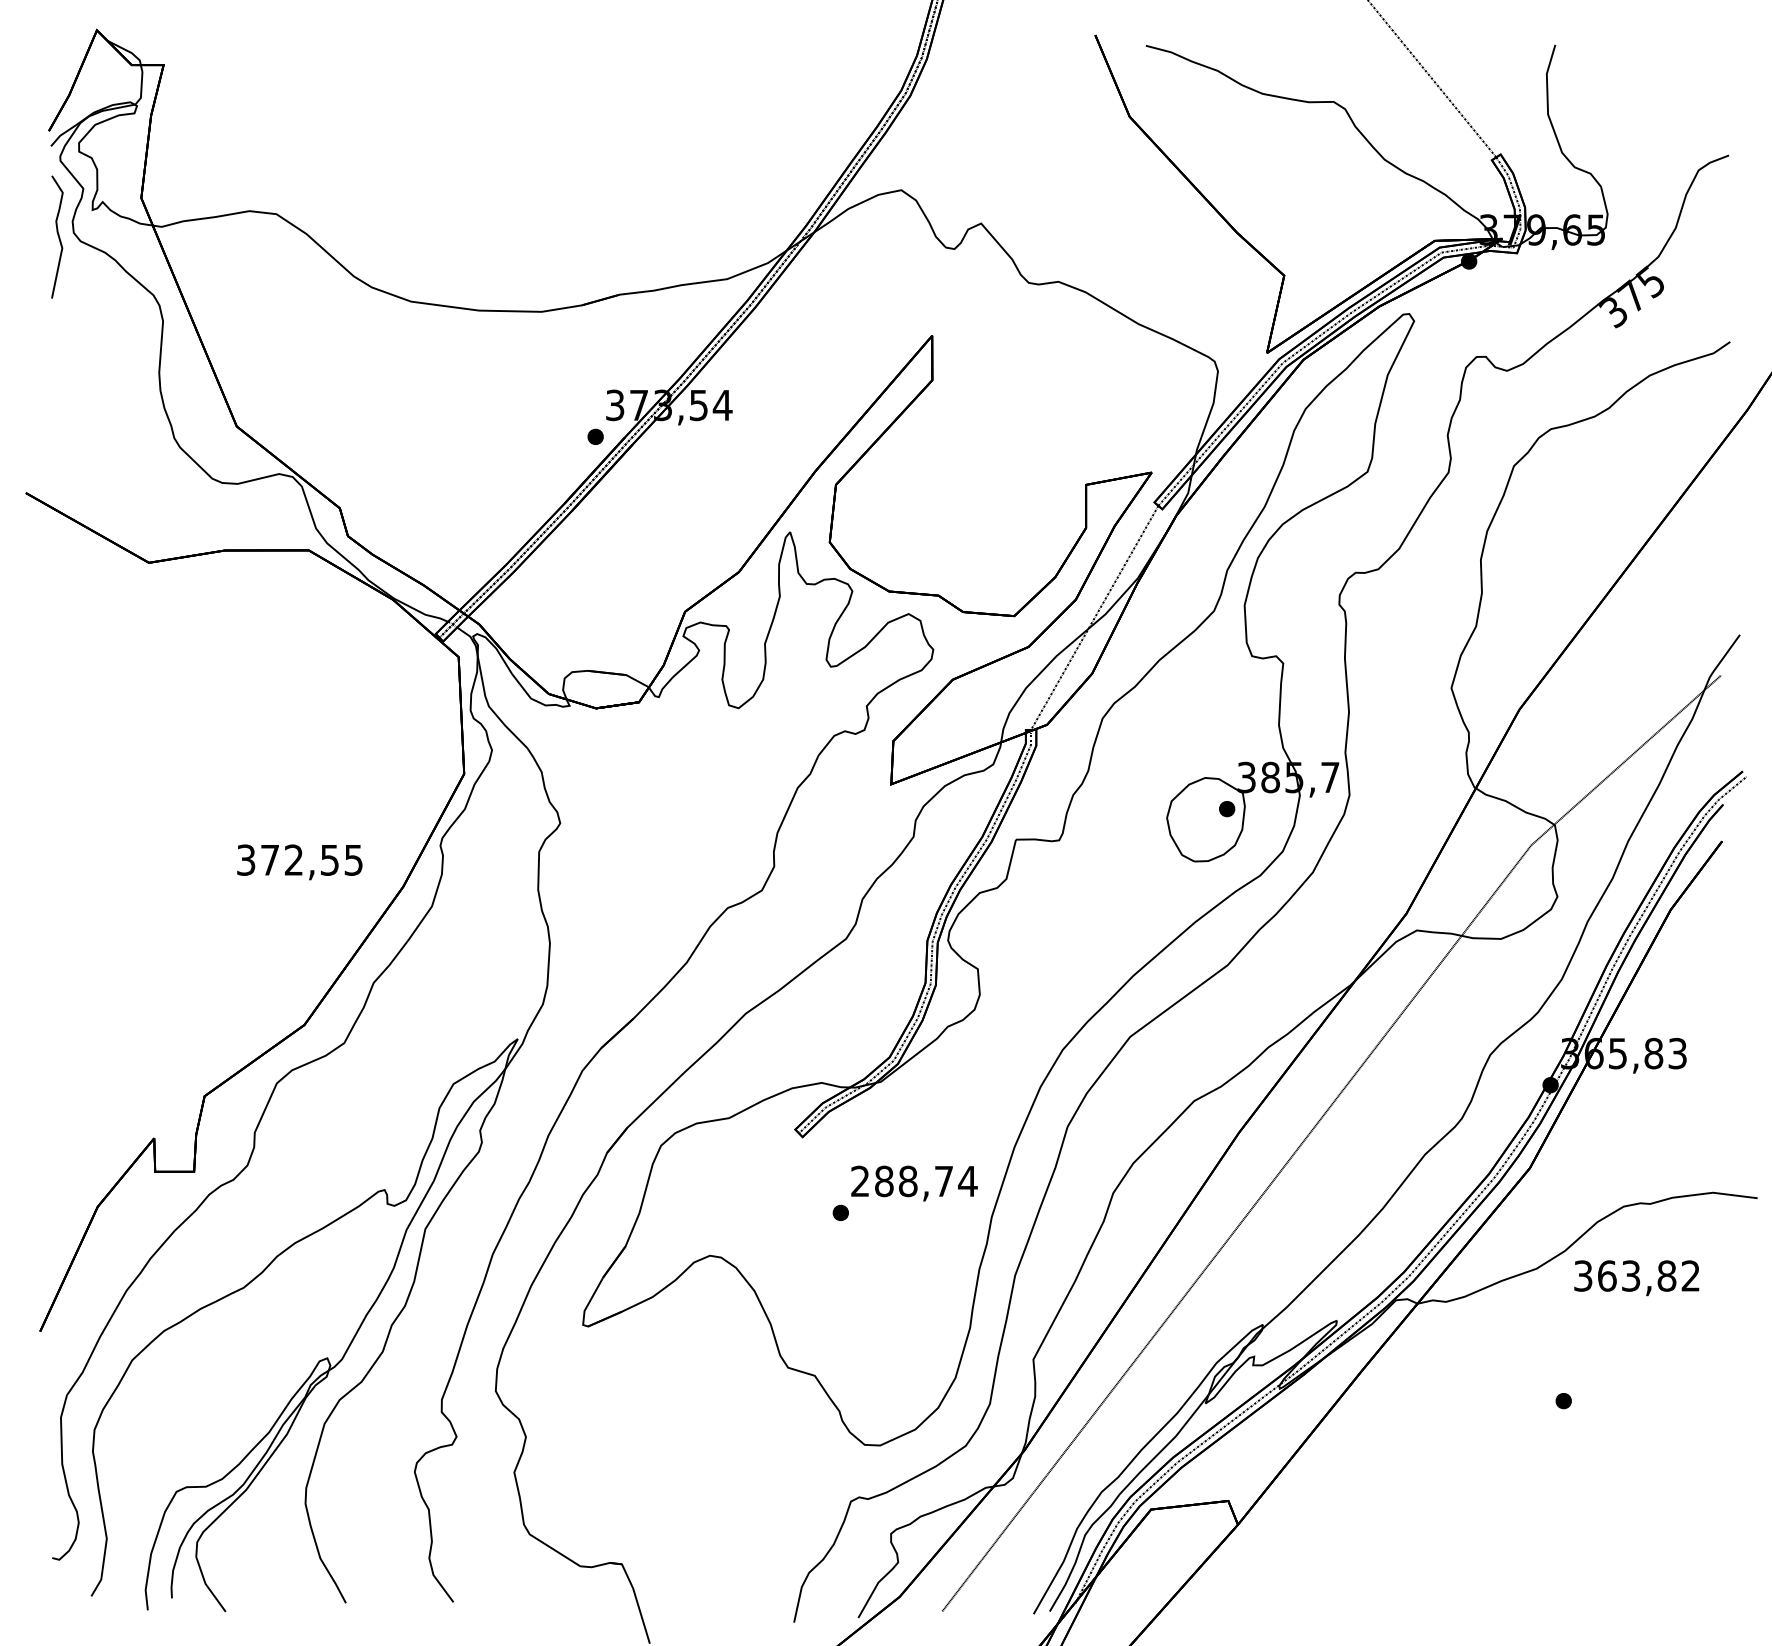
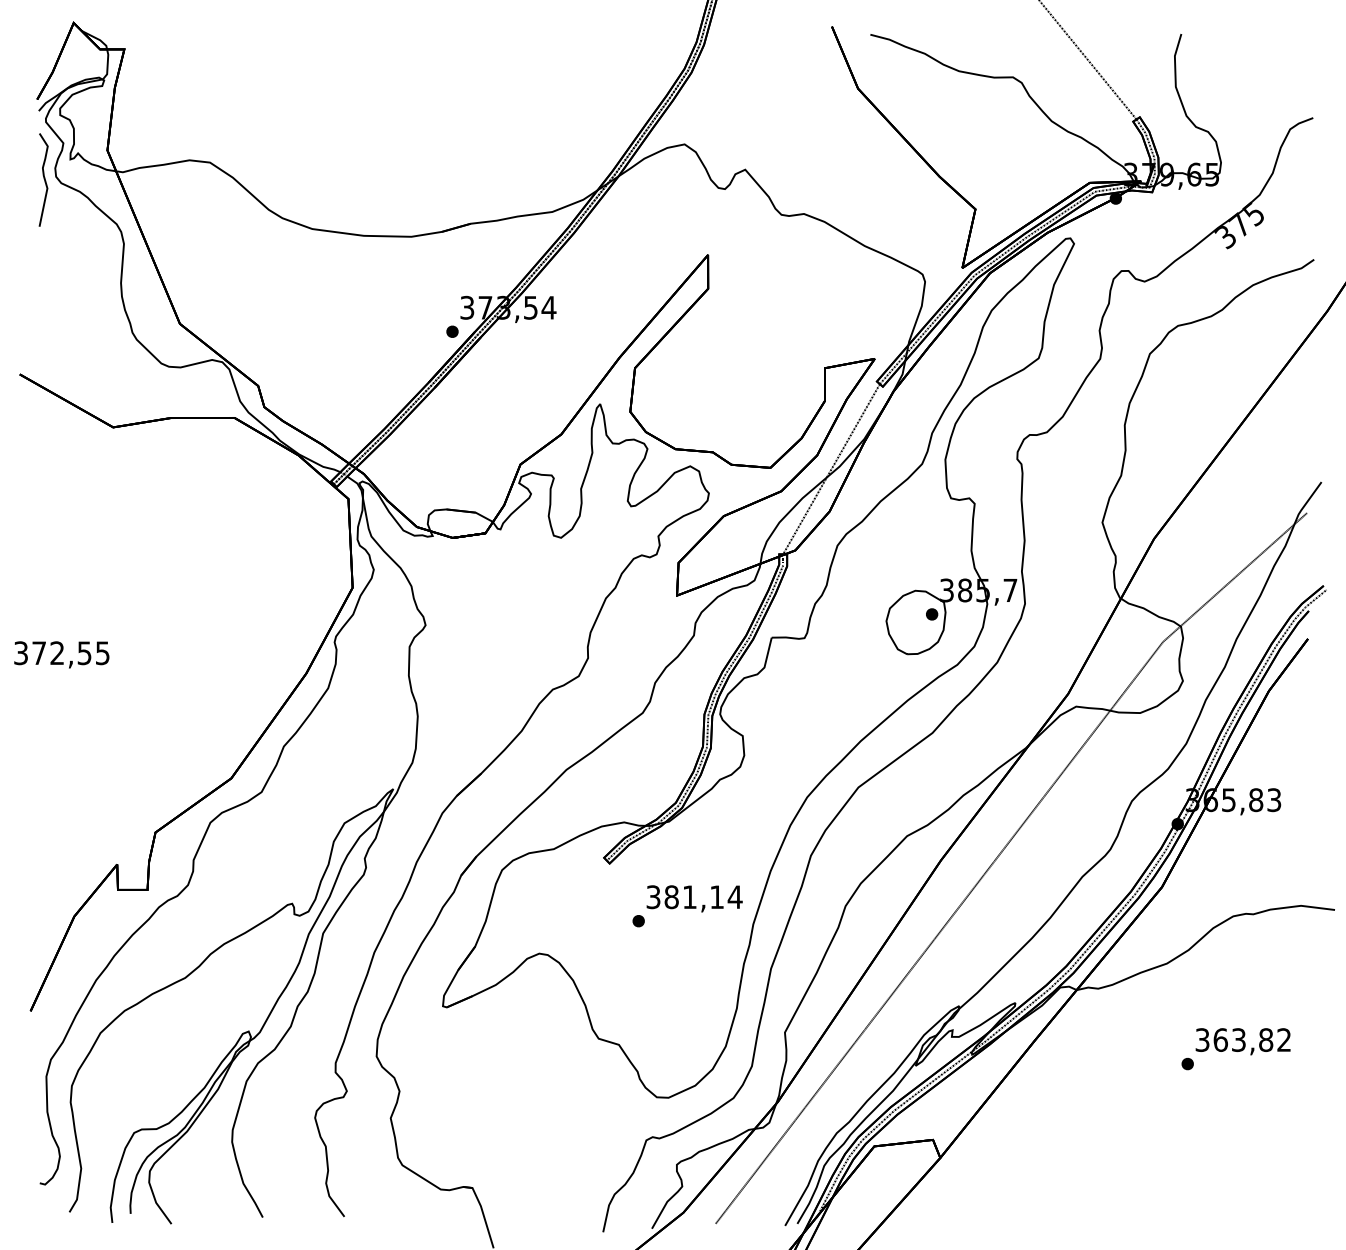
text: (299, 861) -> (61, 654), moved
text: (901, 1181) -> (684, 897), 288,74 -> 381,14
text: (1635, 1277) -> (1242, 1041), moved

